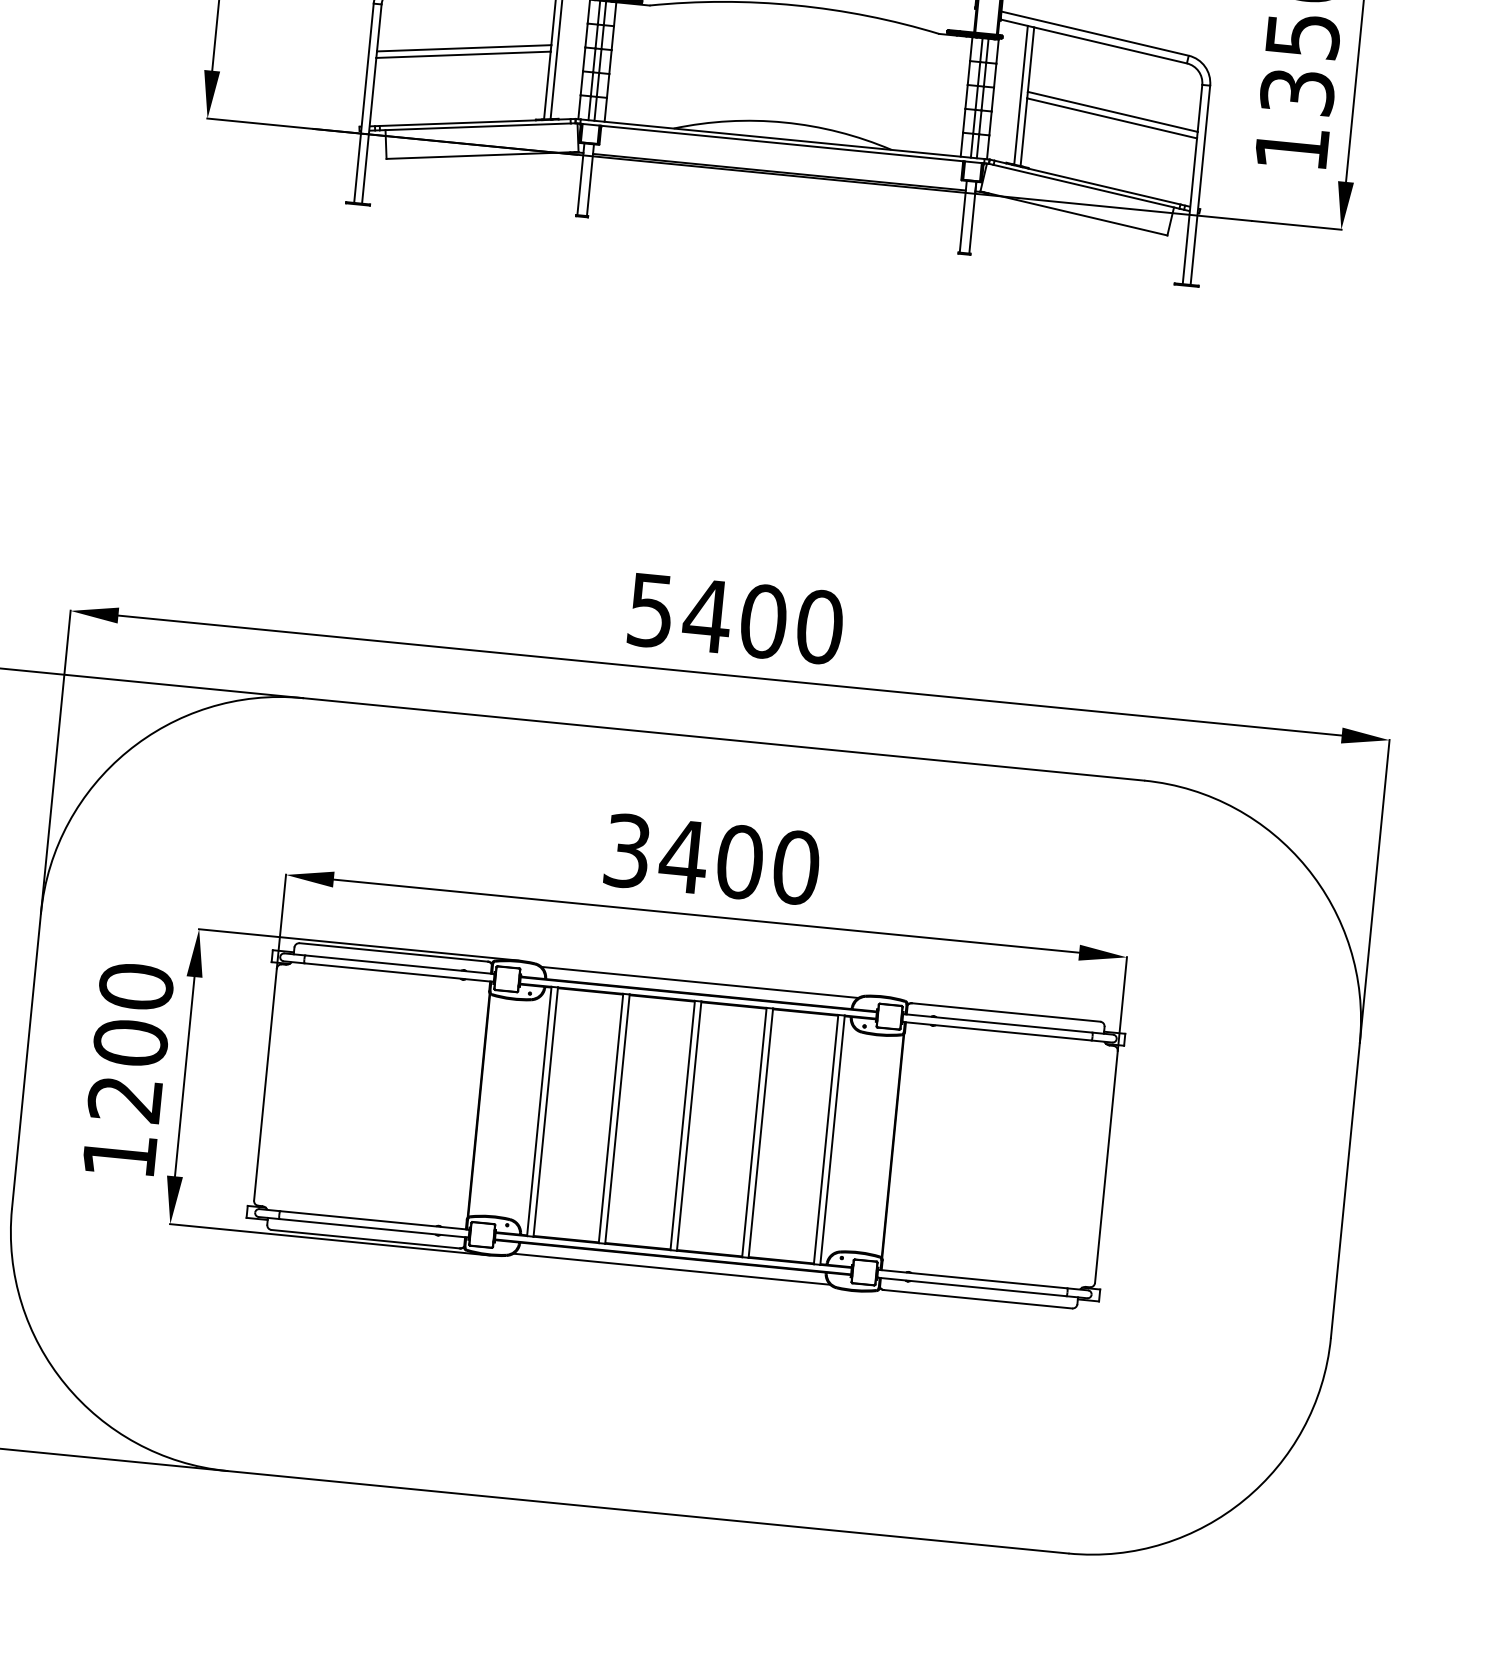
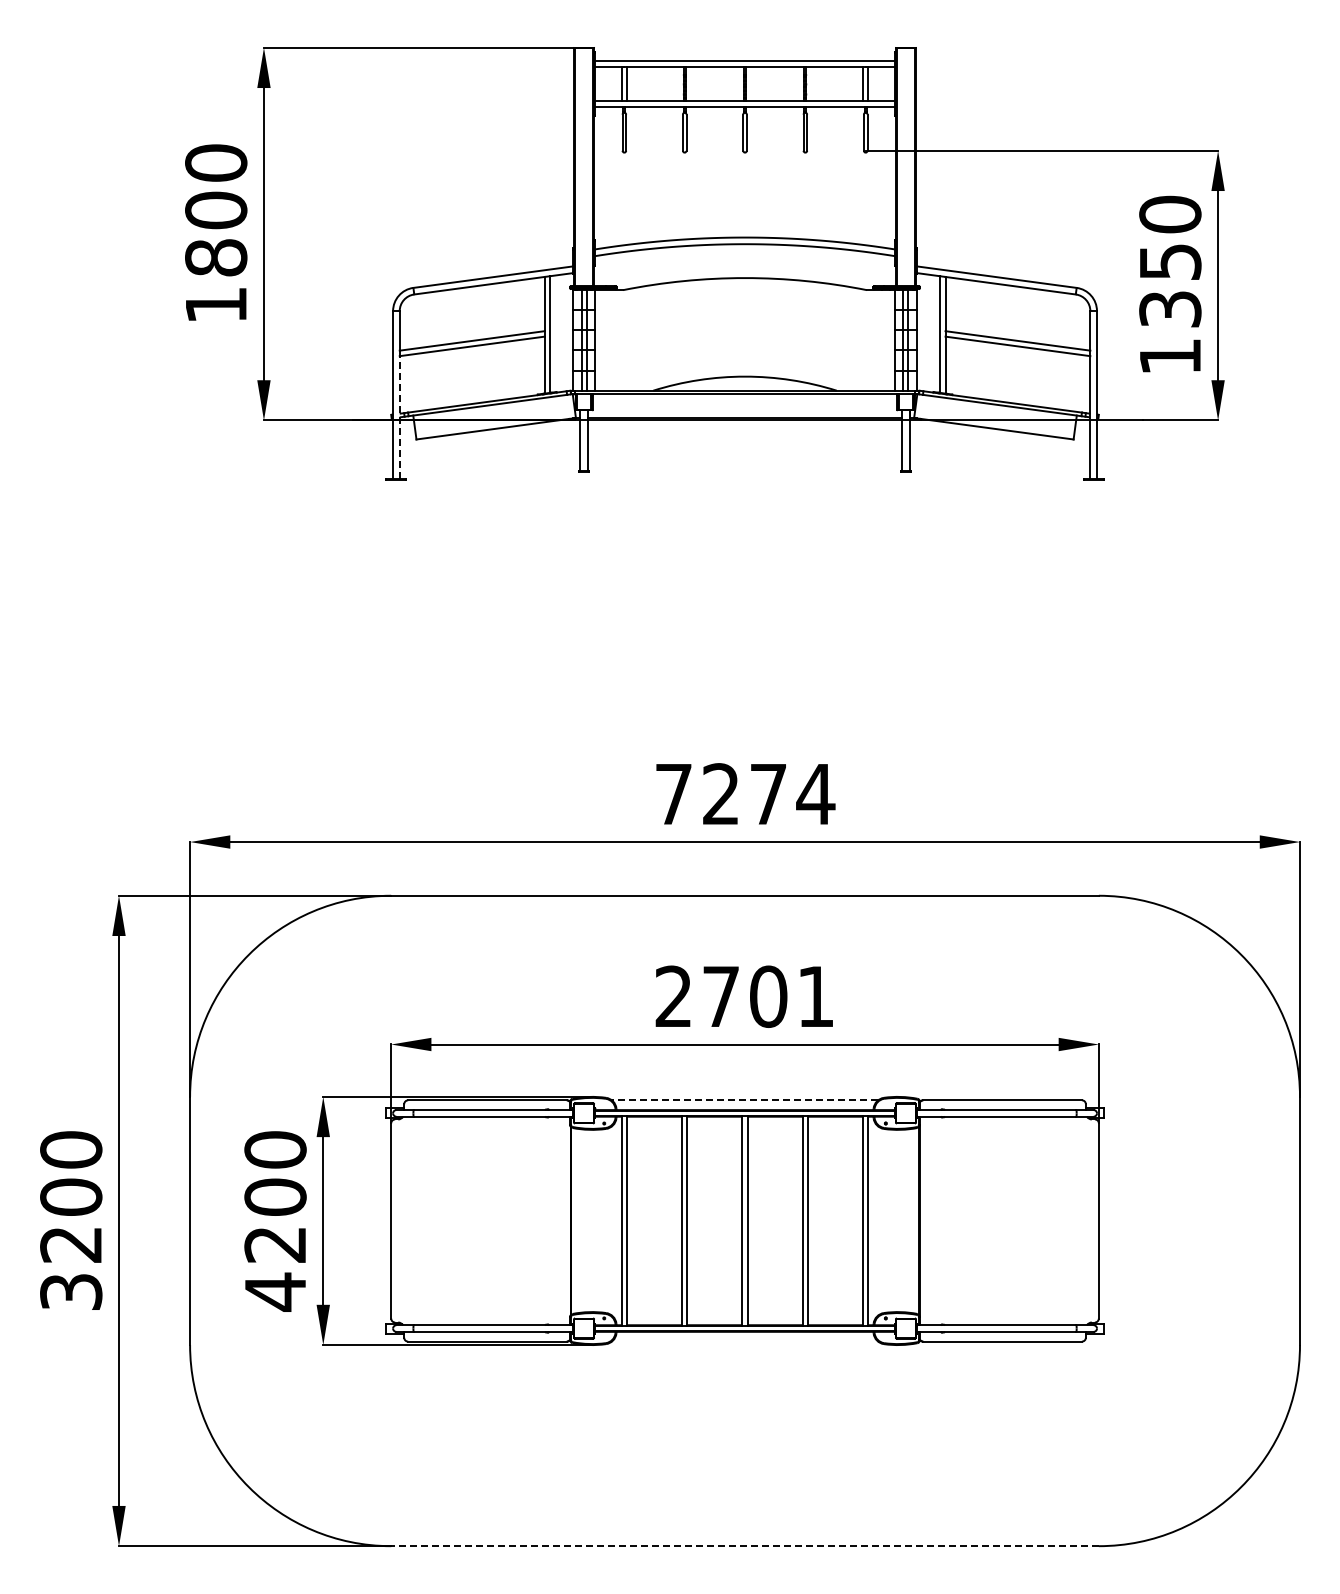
line: (369, 129) -> (399, 416), solid -> dashed
text: (736, 619) -> (745, 794), 5400 -> 7274
text: (711, 859) -> (744, 996), 3400 -> 2701
line: (699, 982) -> (744, 1100), solid -> dashed
text: (119, 1154) -> (275, 1291), 1200 -> 4200
line: (671, 1268) -> (744, 1341), removed
line: (648, 1512) -> (745, 1546), solid -> dashed

